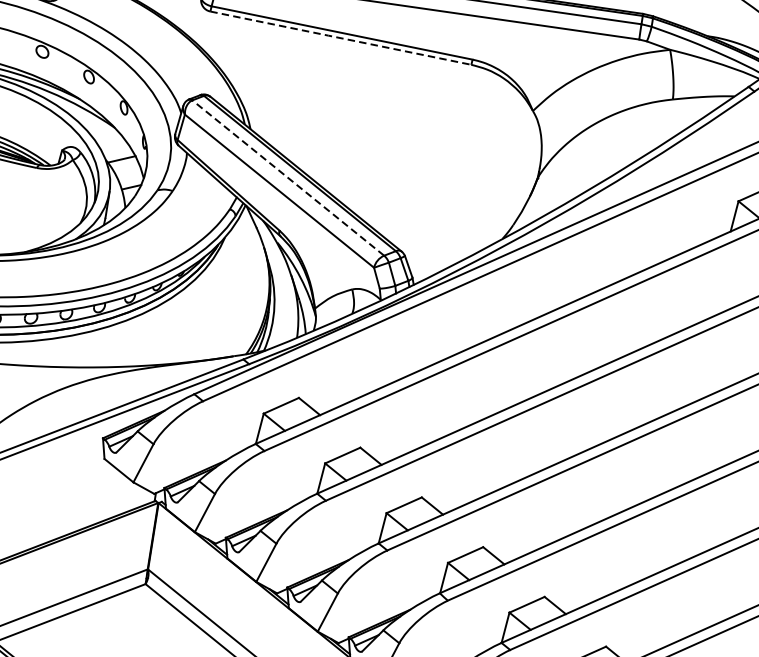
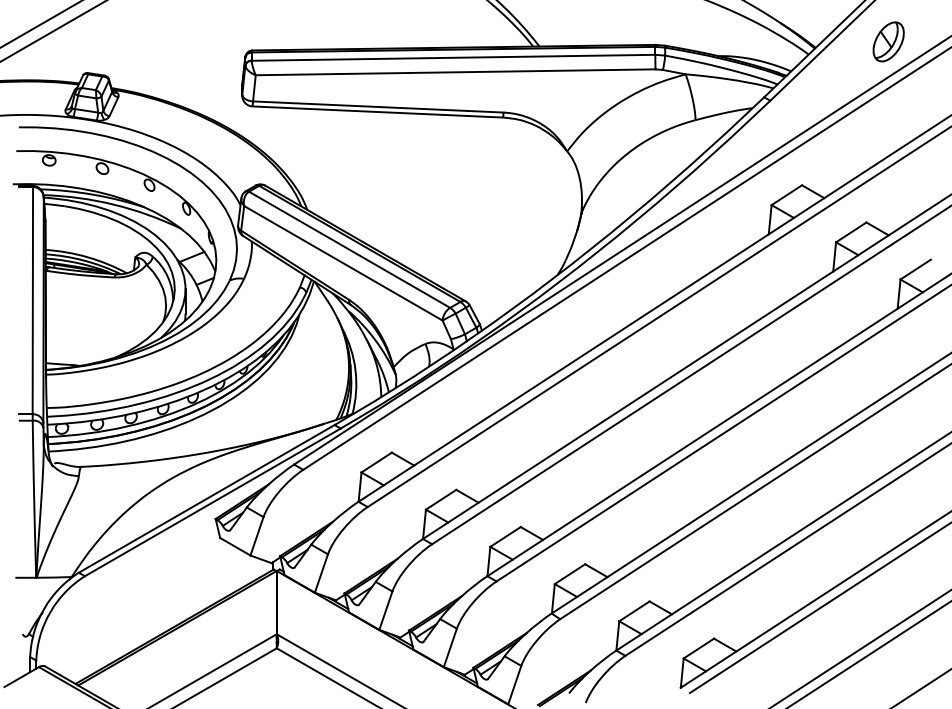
line: (340, 38) -> (377, 112), dashed -> solid
line: (288, 177) -> (349, 249), dashed -> solid

